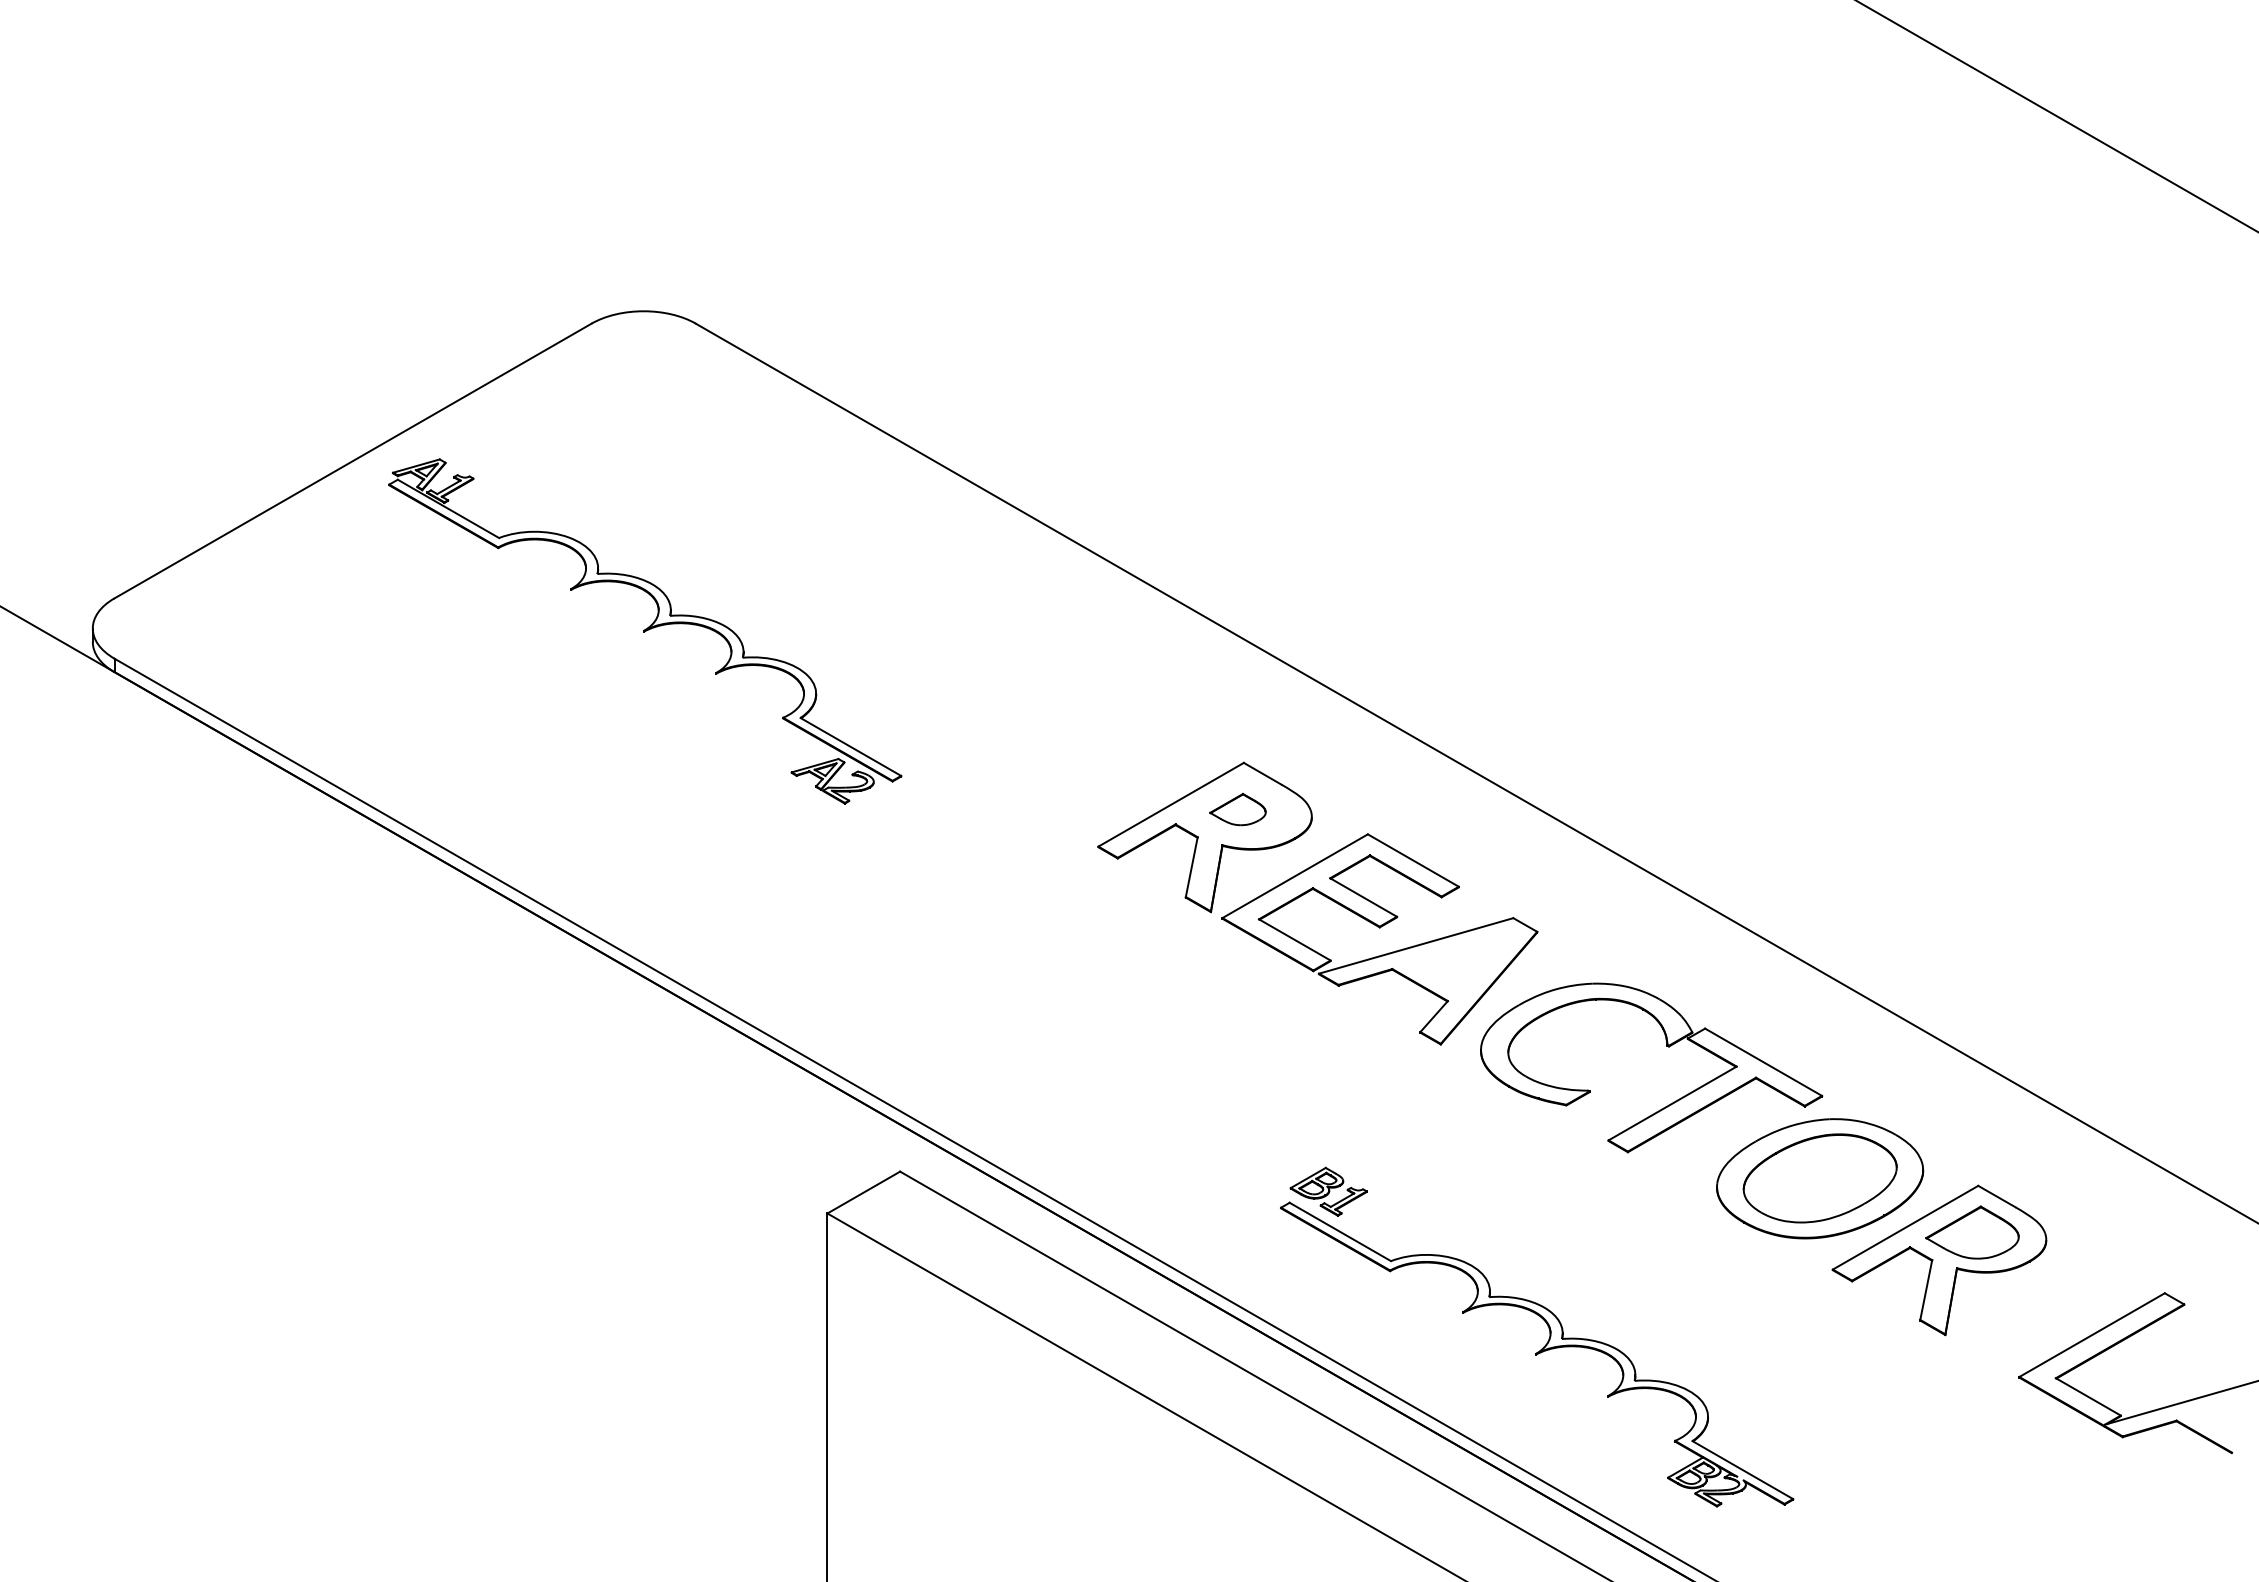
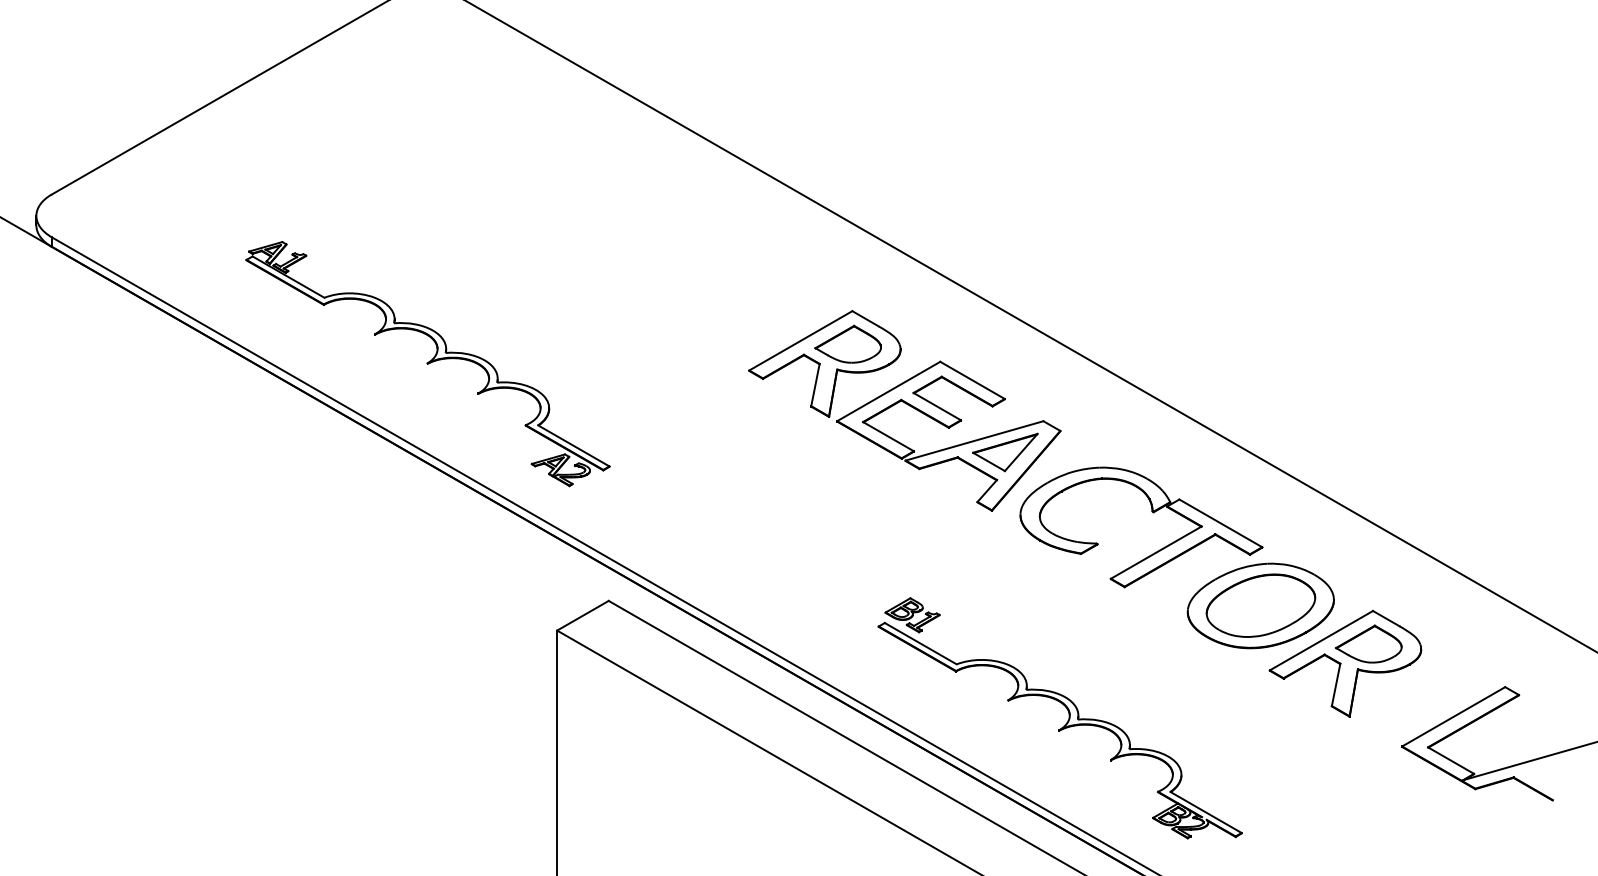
part: (645, 631) -> (428, 364), moved
part: (1237, 809) -> (847, 344), size x1.67
part: (1459, 962) -> (1005, 452), added

